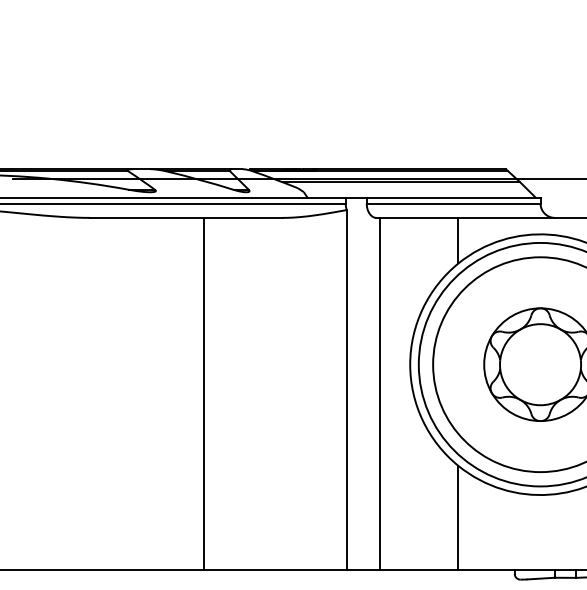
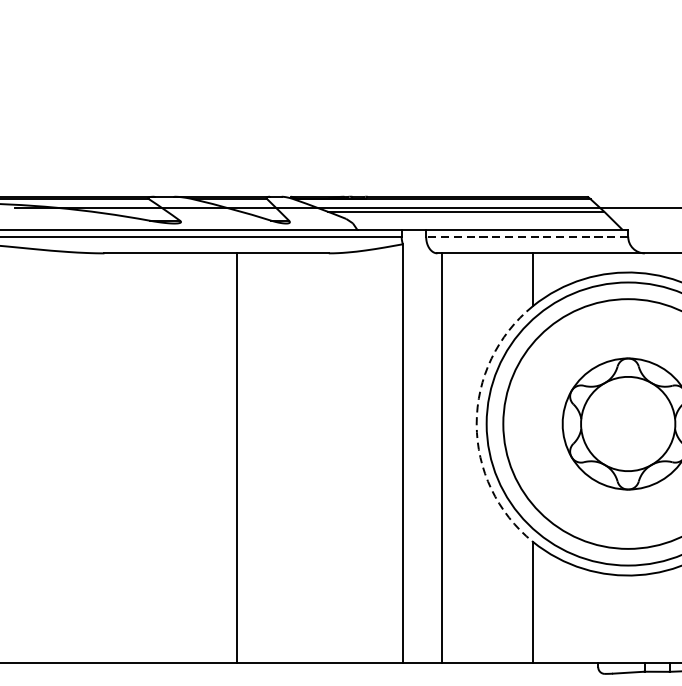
line: (453, 203) -> (527, 236), solid -> dashed
arc: (410, 364) -> (477, 423), solid -> dashed

